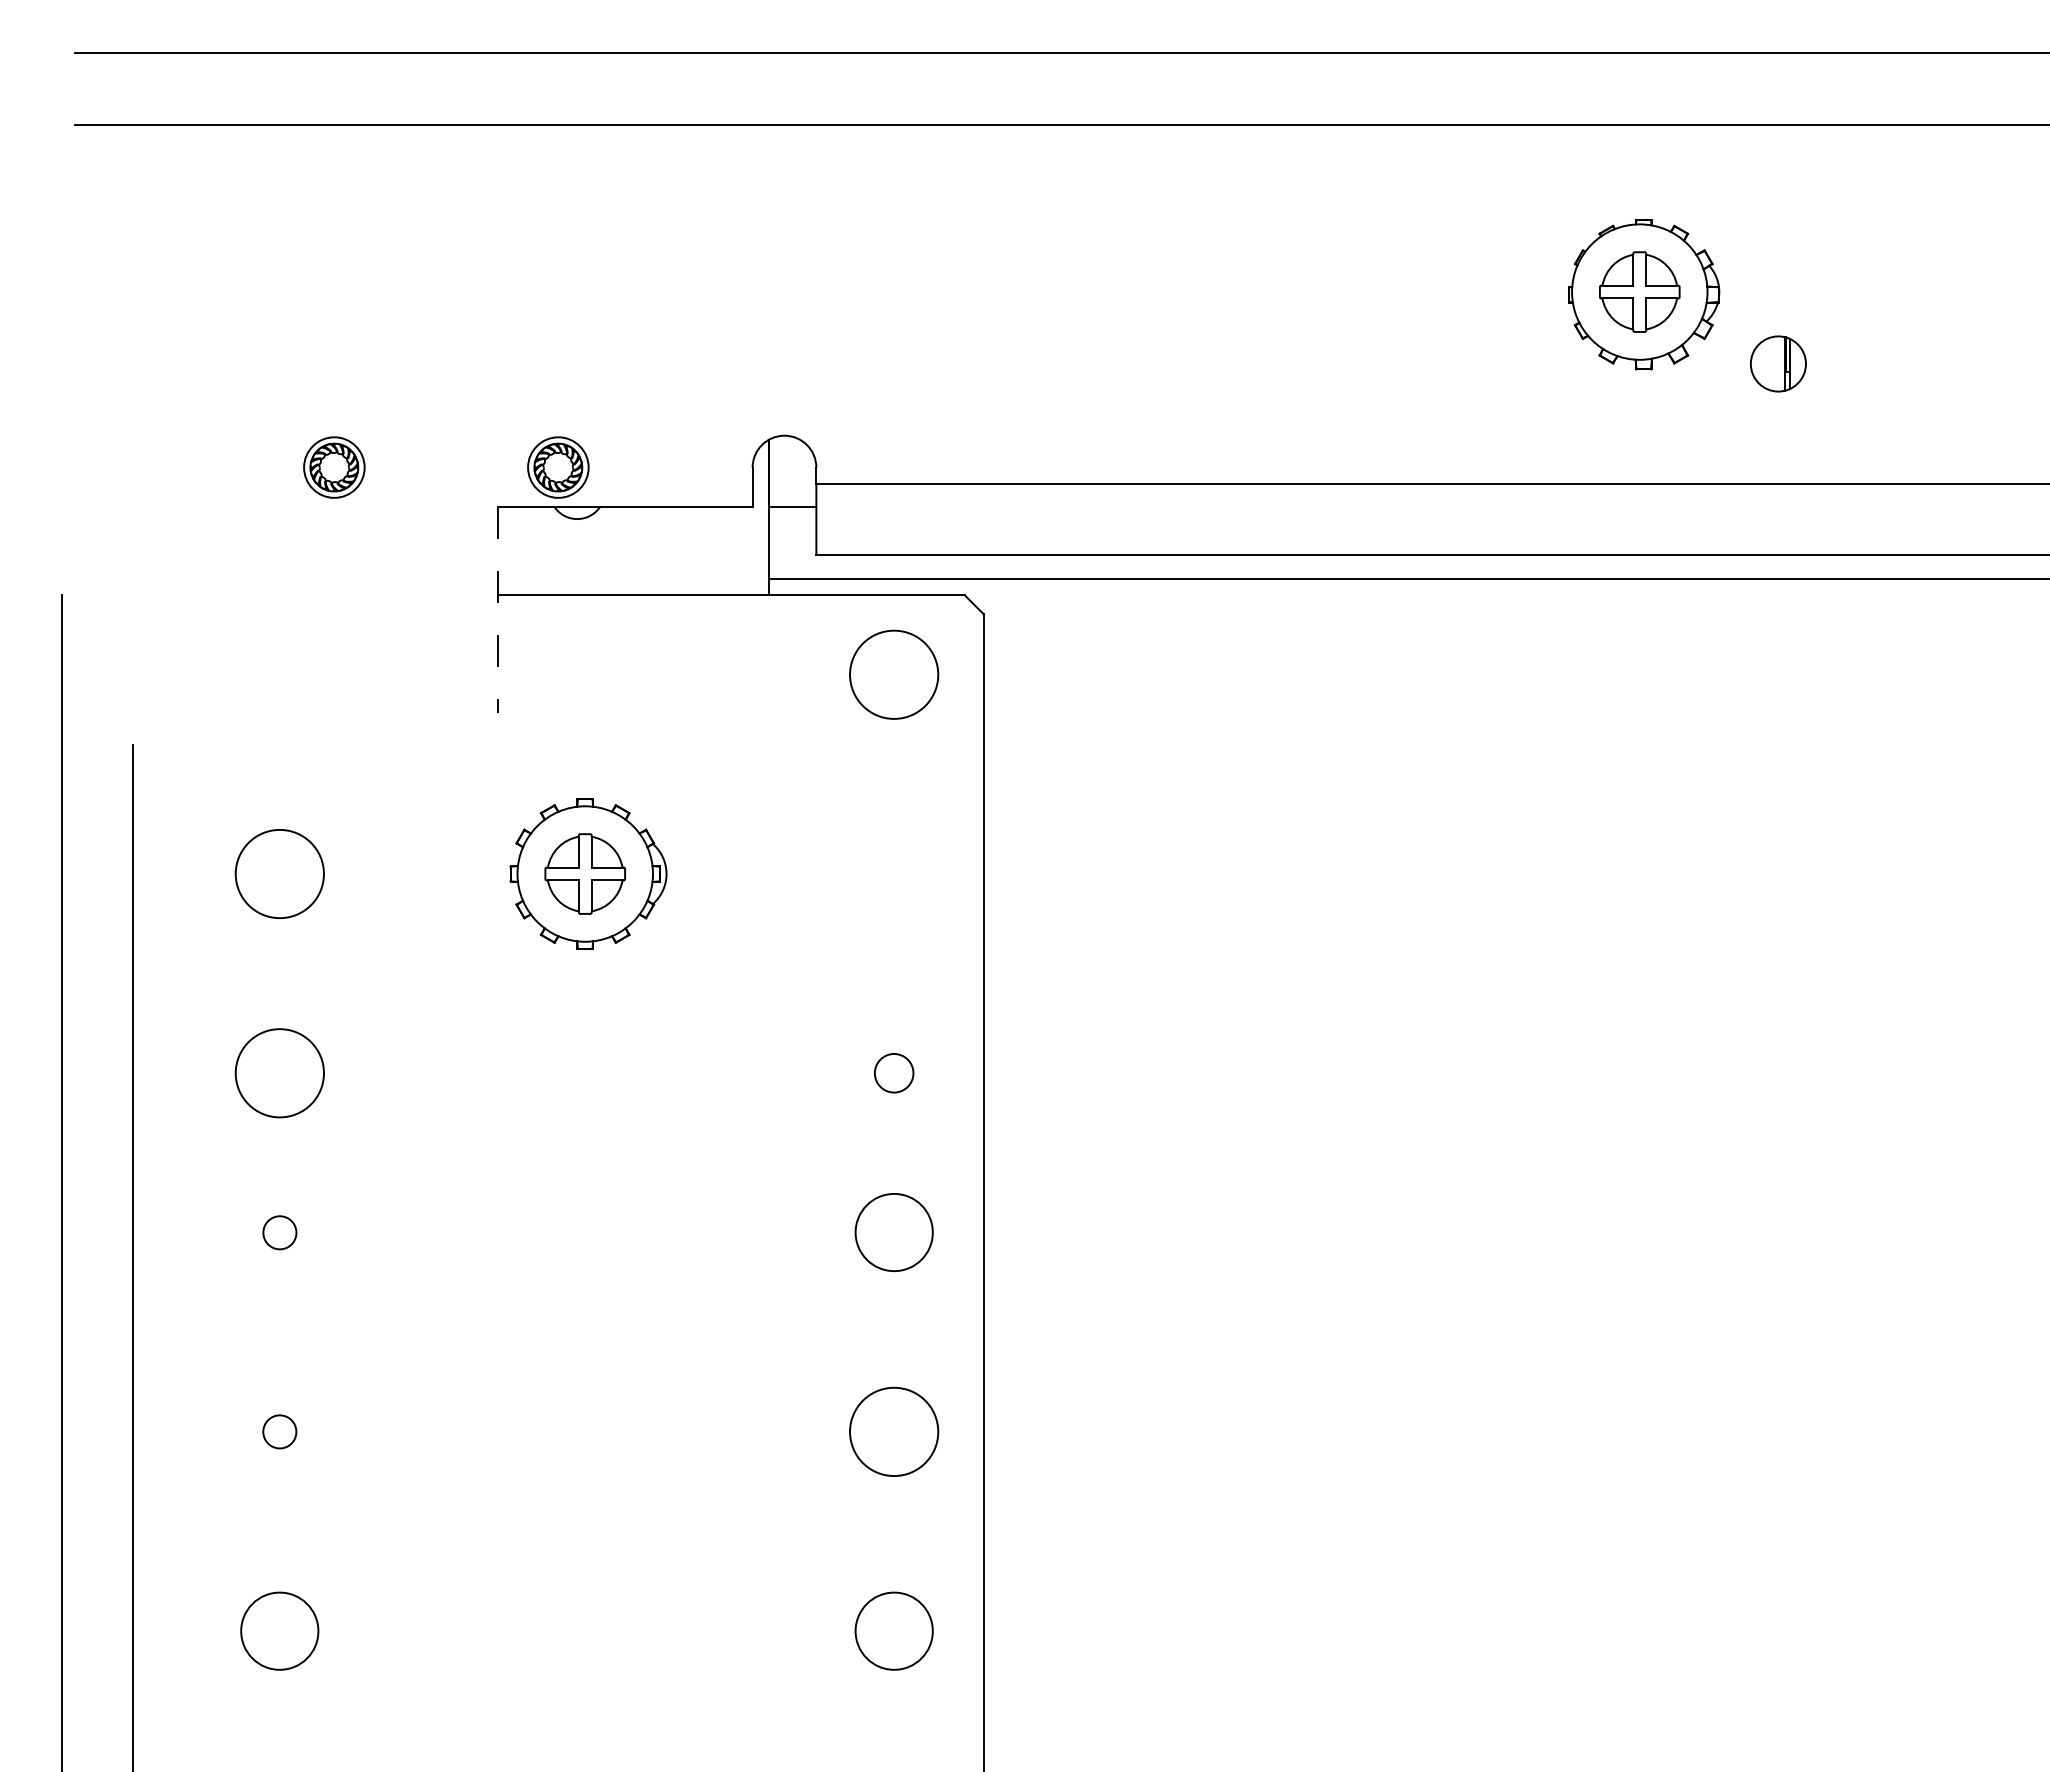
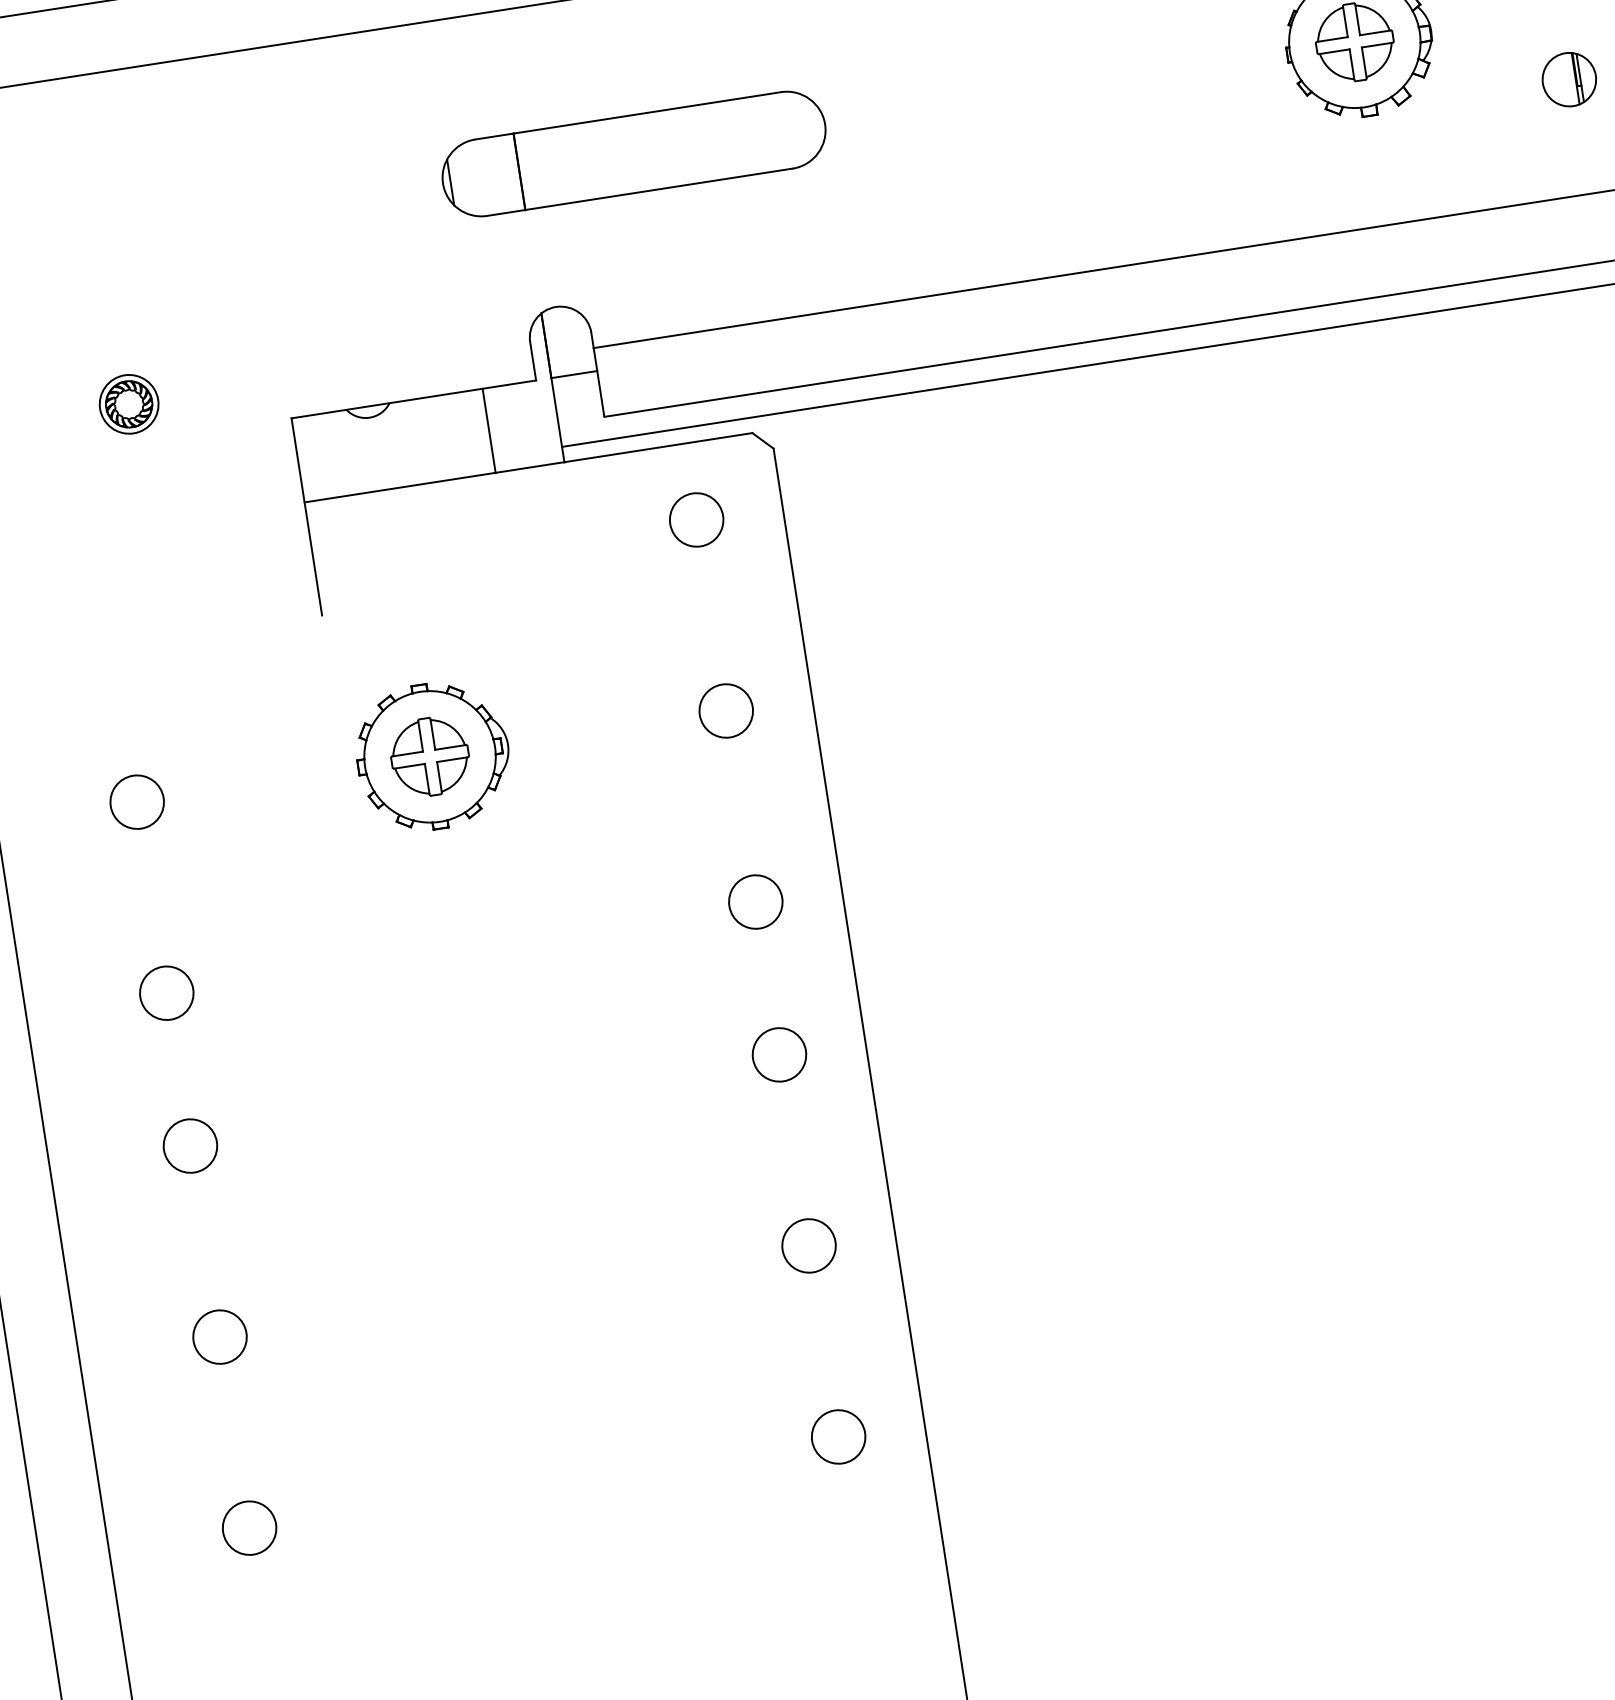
part: (888, 291) -> (634, 153), added
part: (1778, 363) -> (1569, 79), moved
part: (558, 467) -> (344, 371), removed
line: (696, 551) -> (488, 431), added
line: (497, 610) -> (306, 517), dashed -> solid
circle: (893, 674) -> (696, 519), size x0.62
circle: (279, 873) -> (136, 801), size x0.62
circle: (893, 873) -> (725, 710), added
circle: (279, 1072) -> (166, 992), size x0.62
circle: (893, 1072) -> (755, 901), size x1.43
circle: (279, 1232) -> (190, 1145), size x1.67
circle: (893, 1232) -> (778, 1054), size x0.71
circle: (279, 1431) -> (219, 1336), size x1.67
circle: (893, 1431) -> (808, 1245), size x0.62
circle: (279, 1630) -> (249, 1527), size x0.71
circle: (893, 1630) -> (837, 1436), size x0.71

